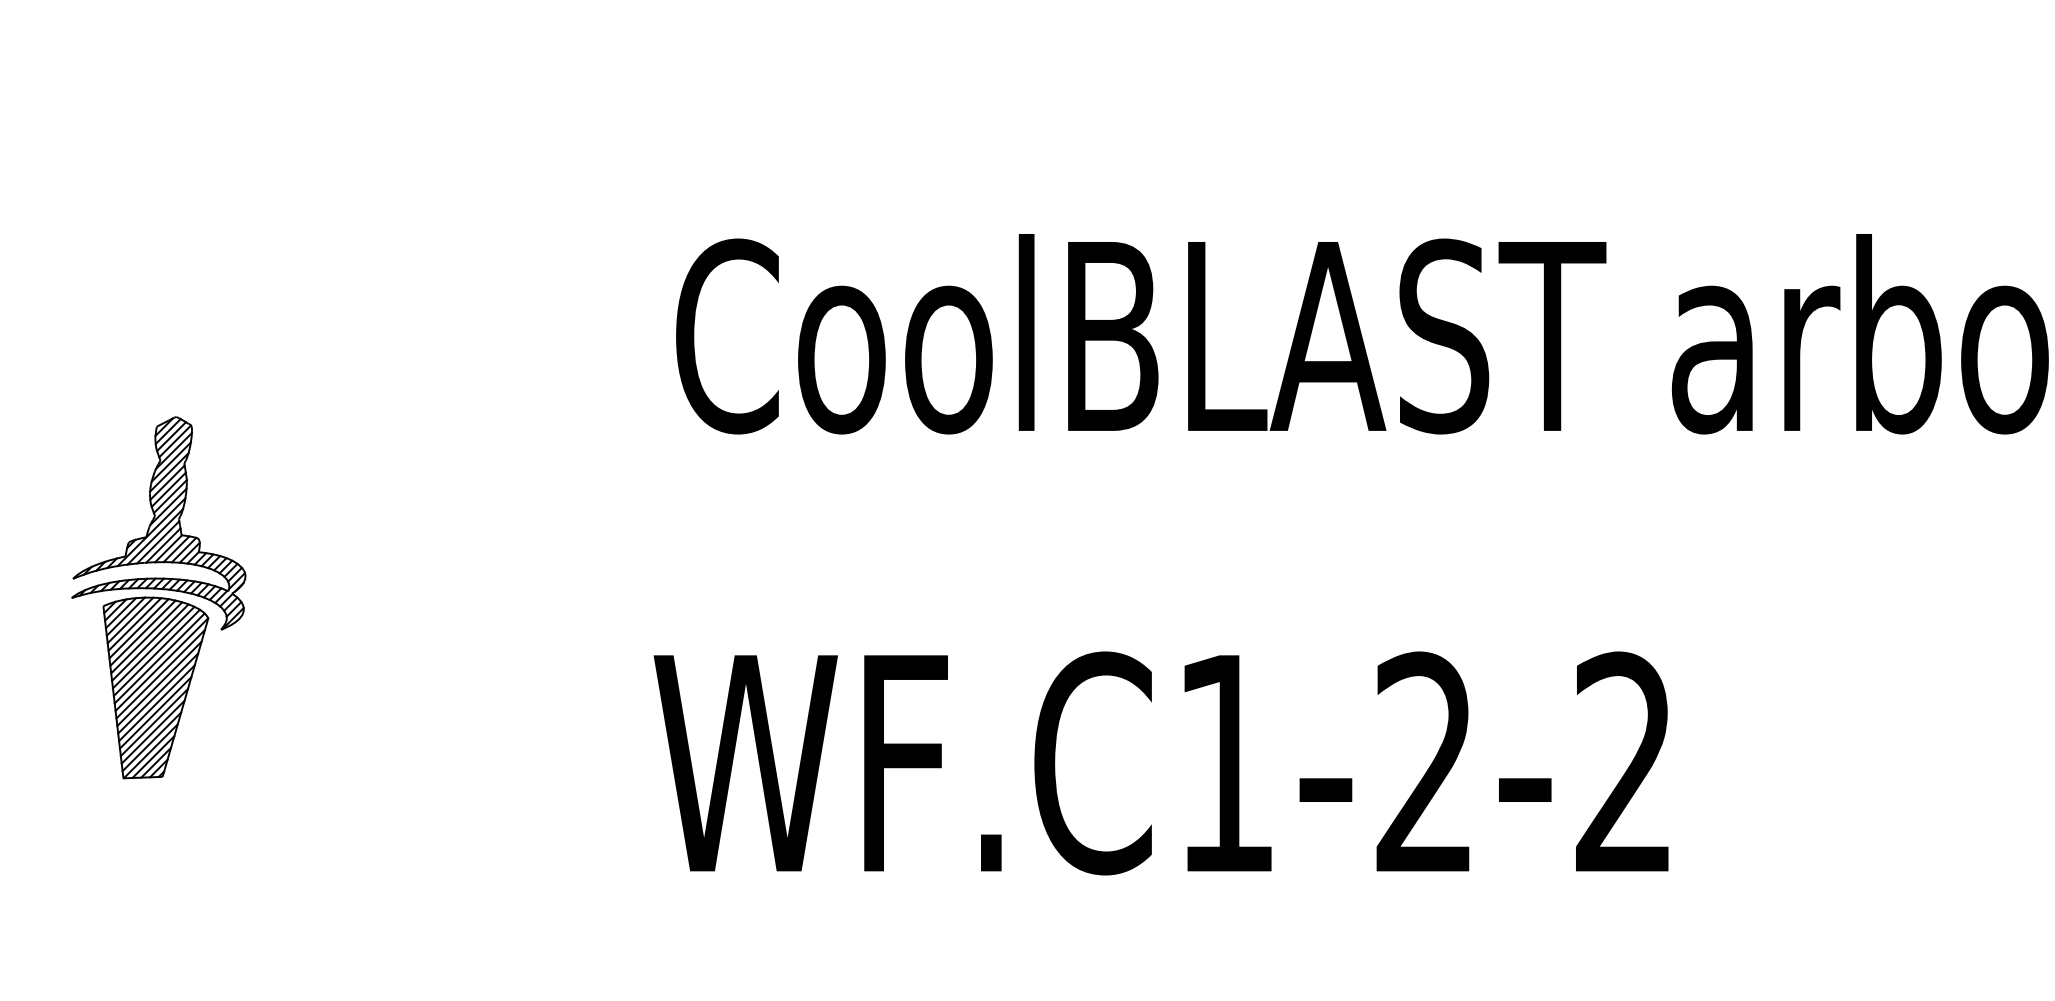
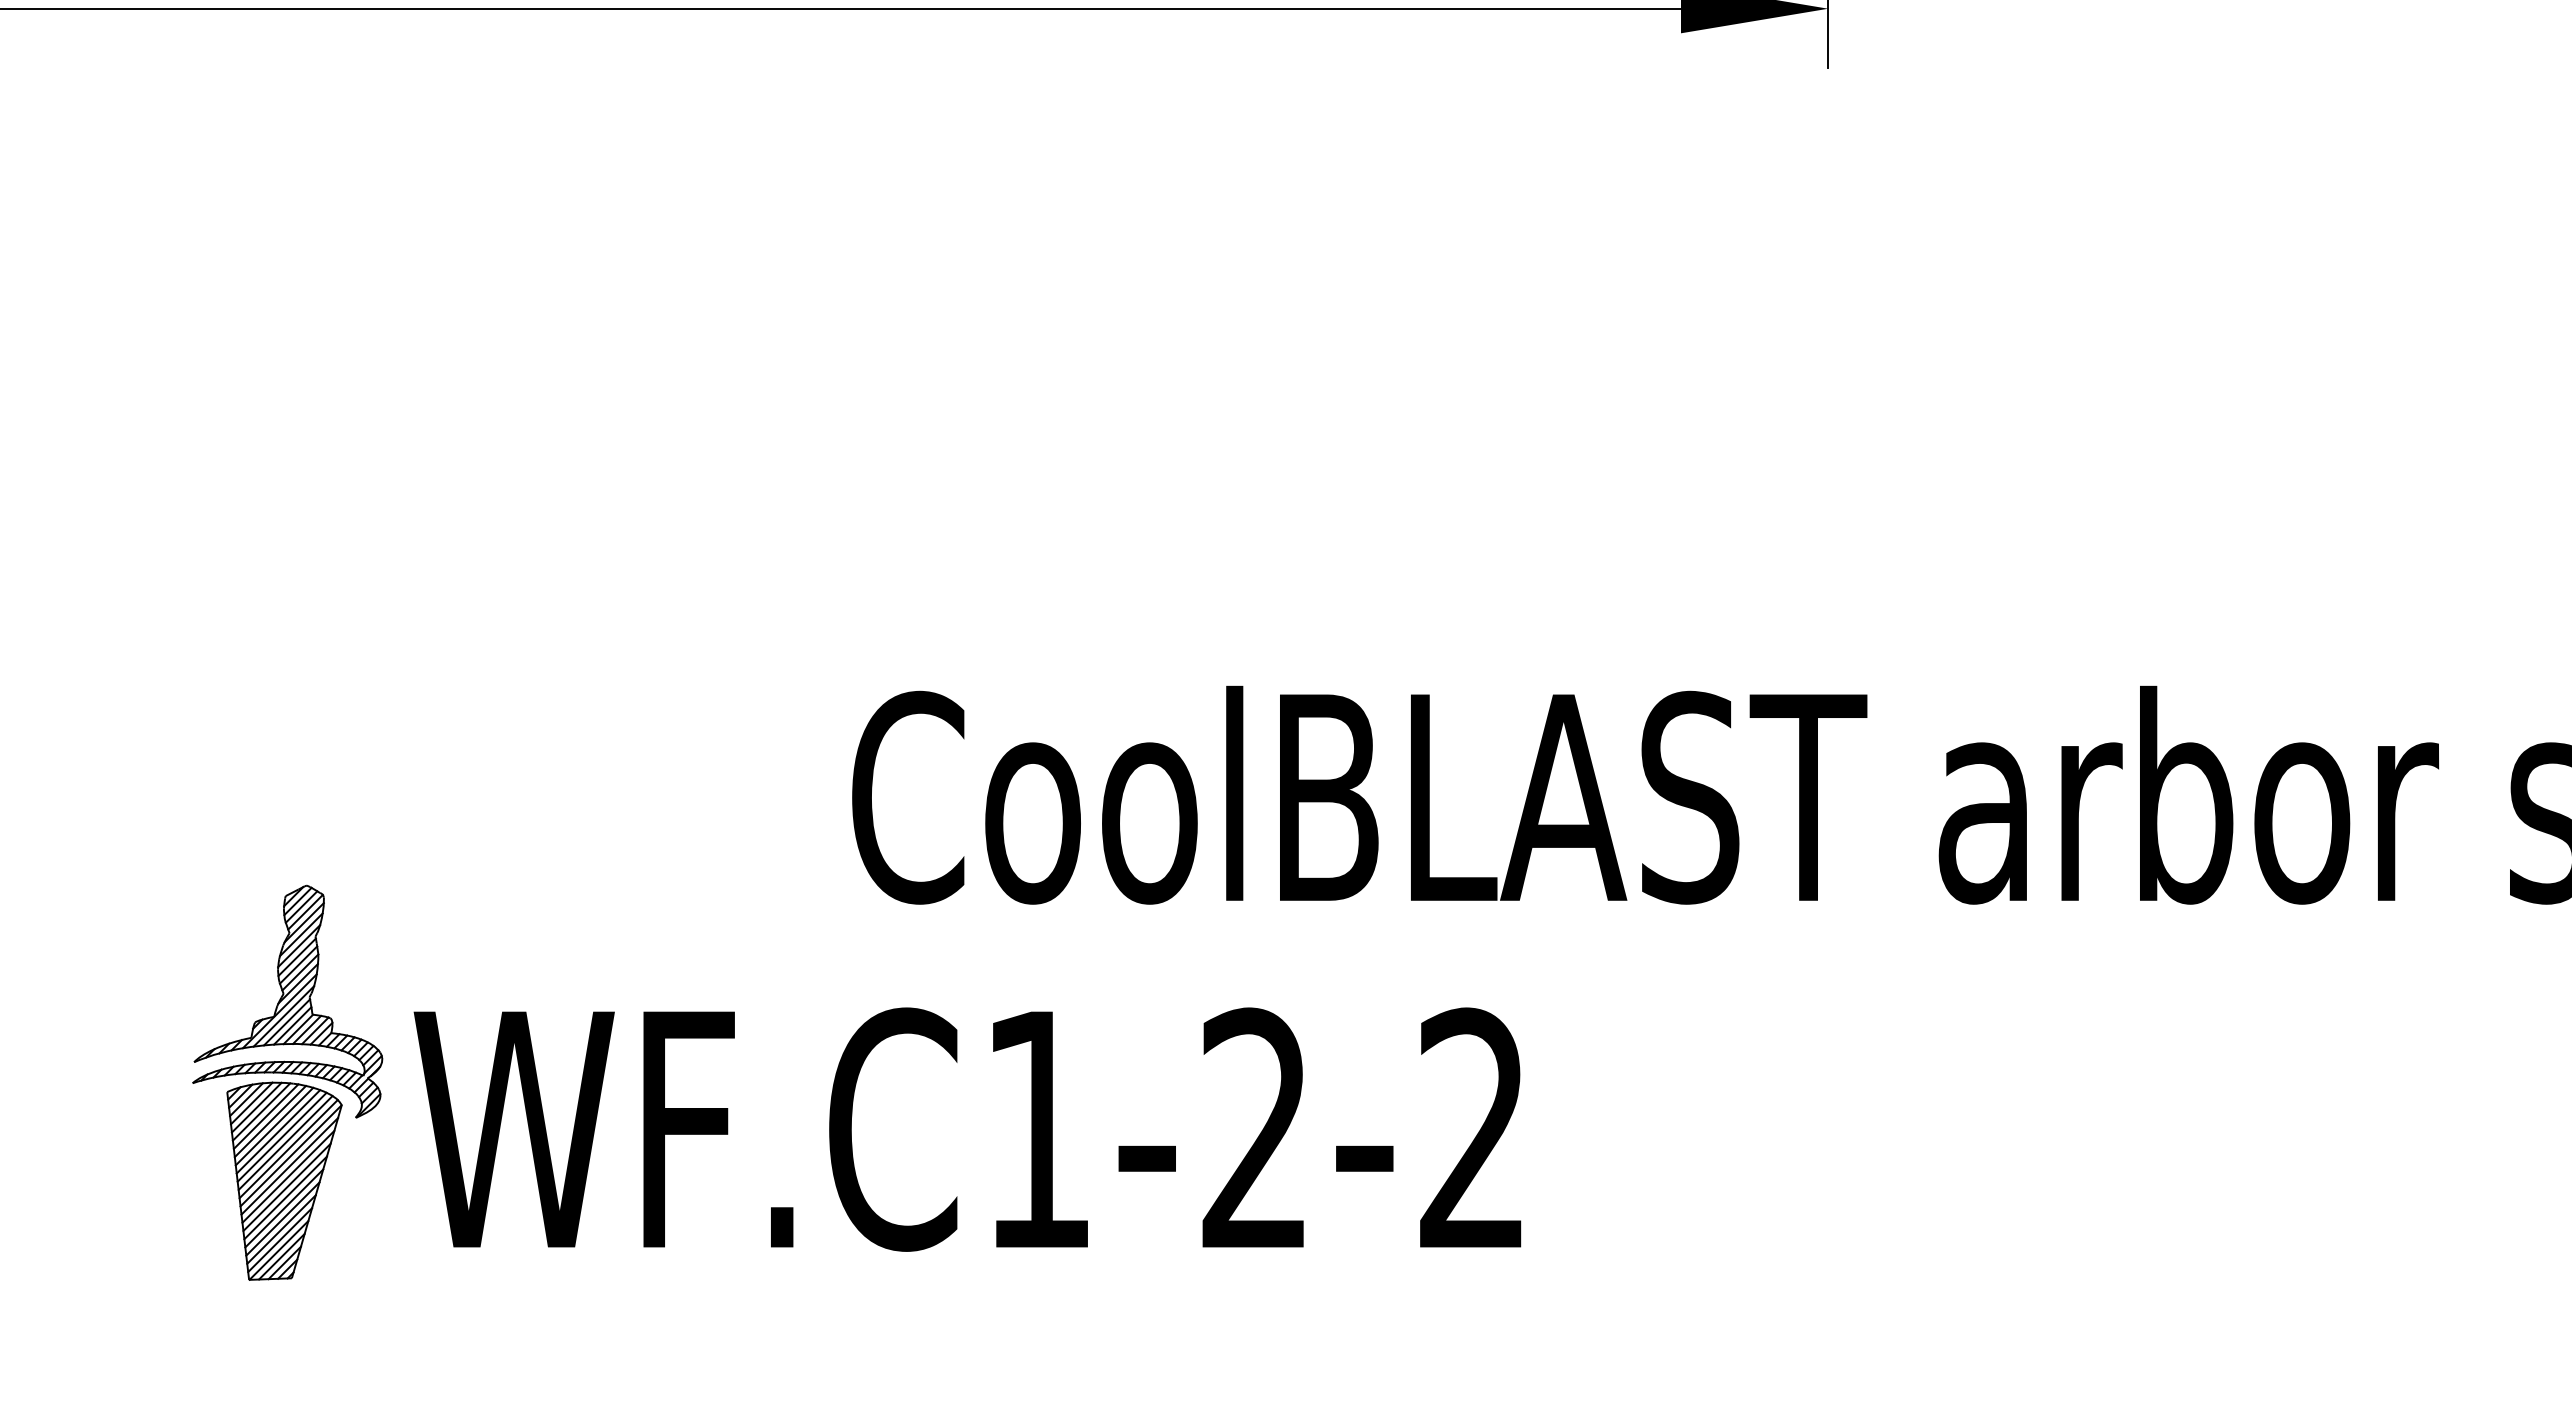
text: (1161, 763) -> (967, 1129), moved

